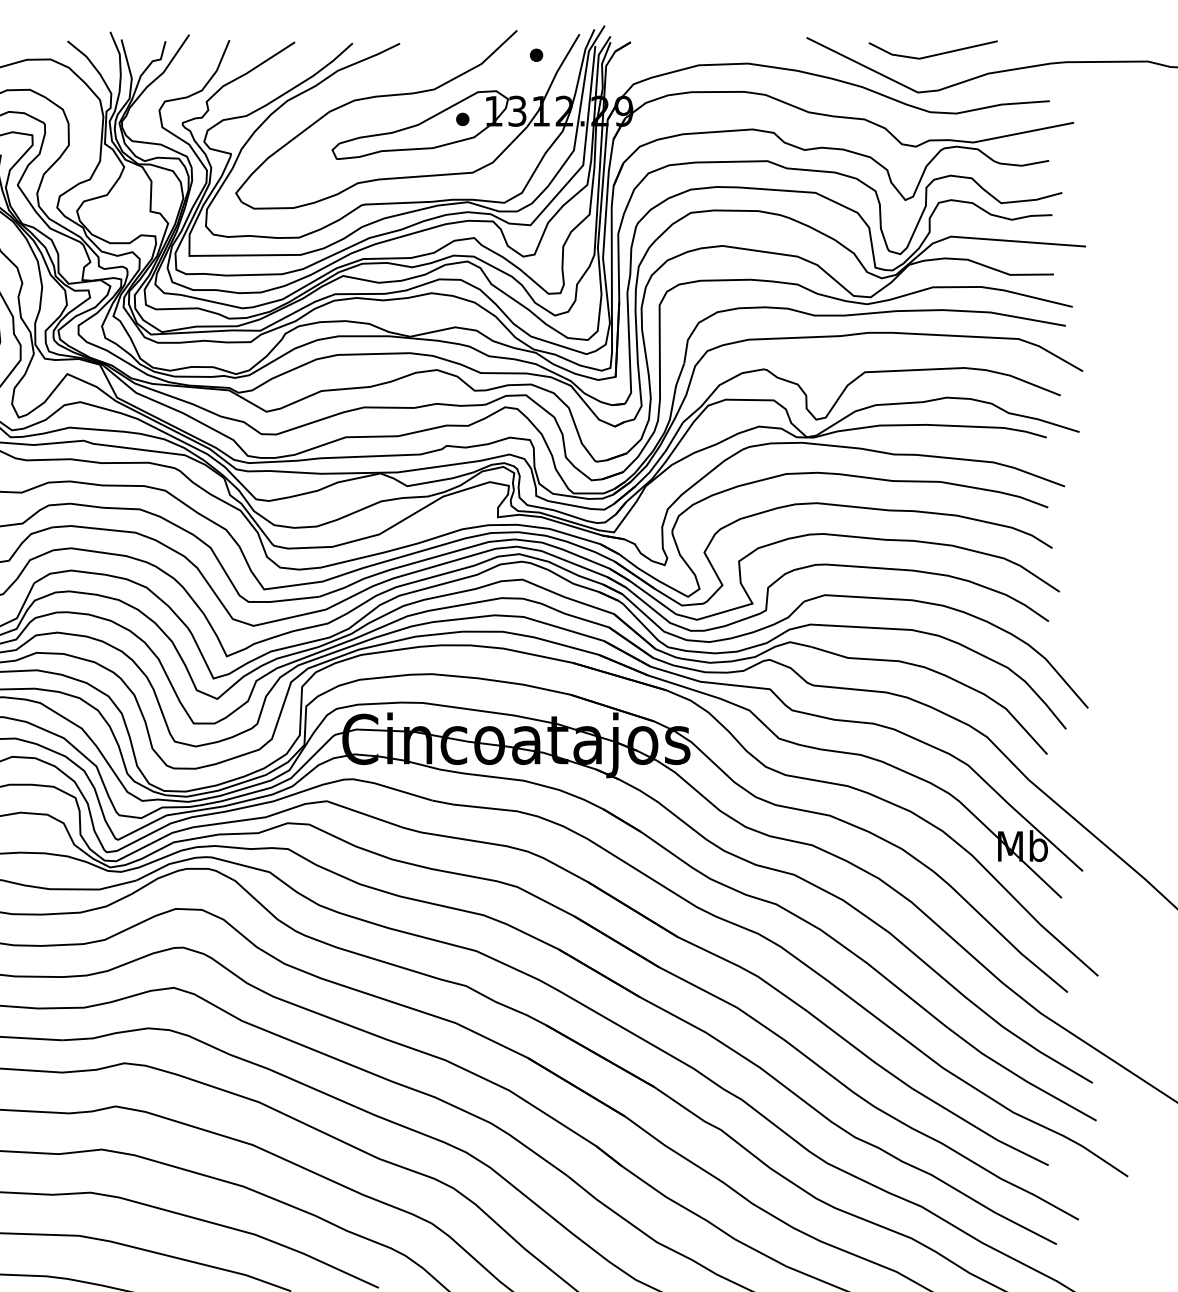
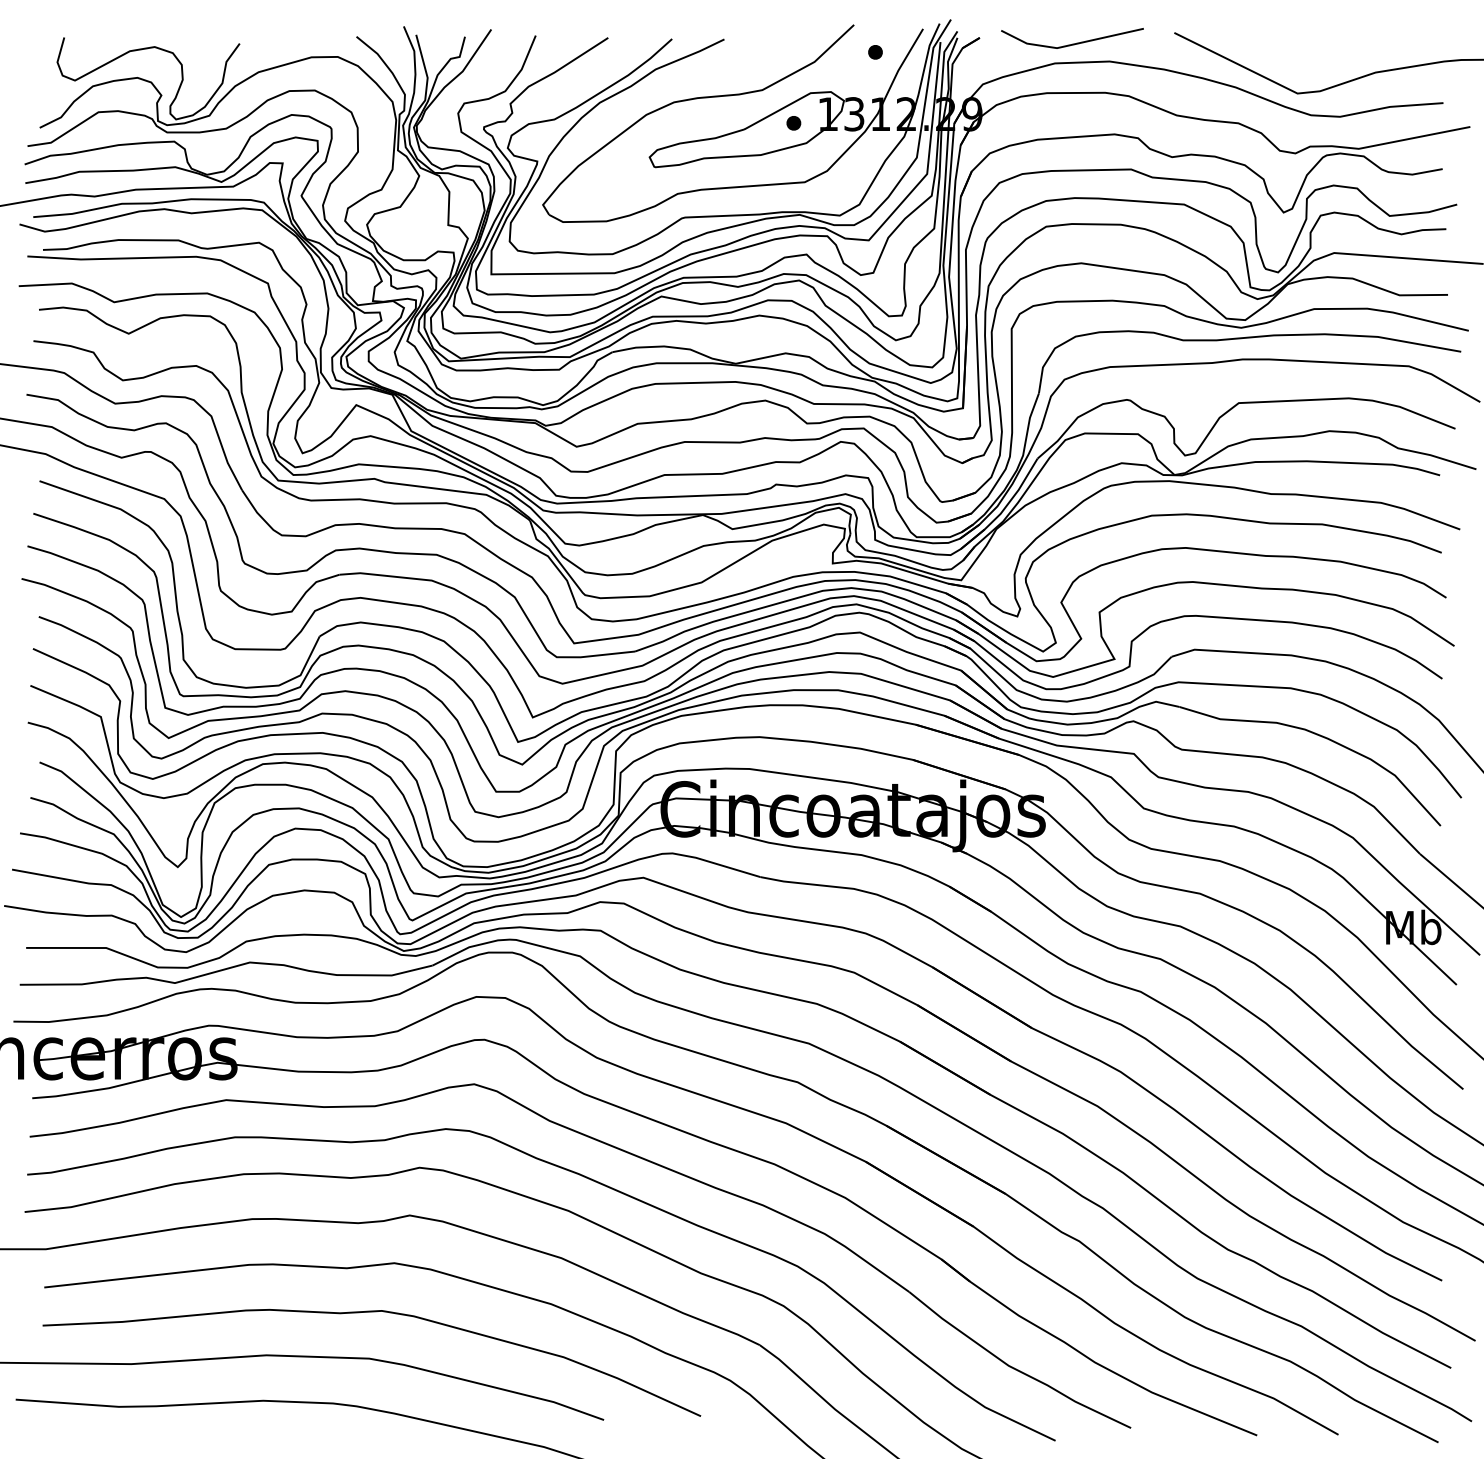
line: (933, 54) -> (1072, 43), moved

